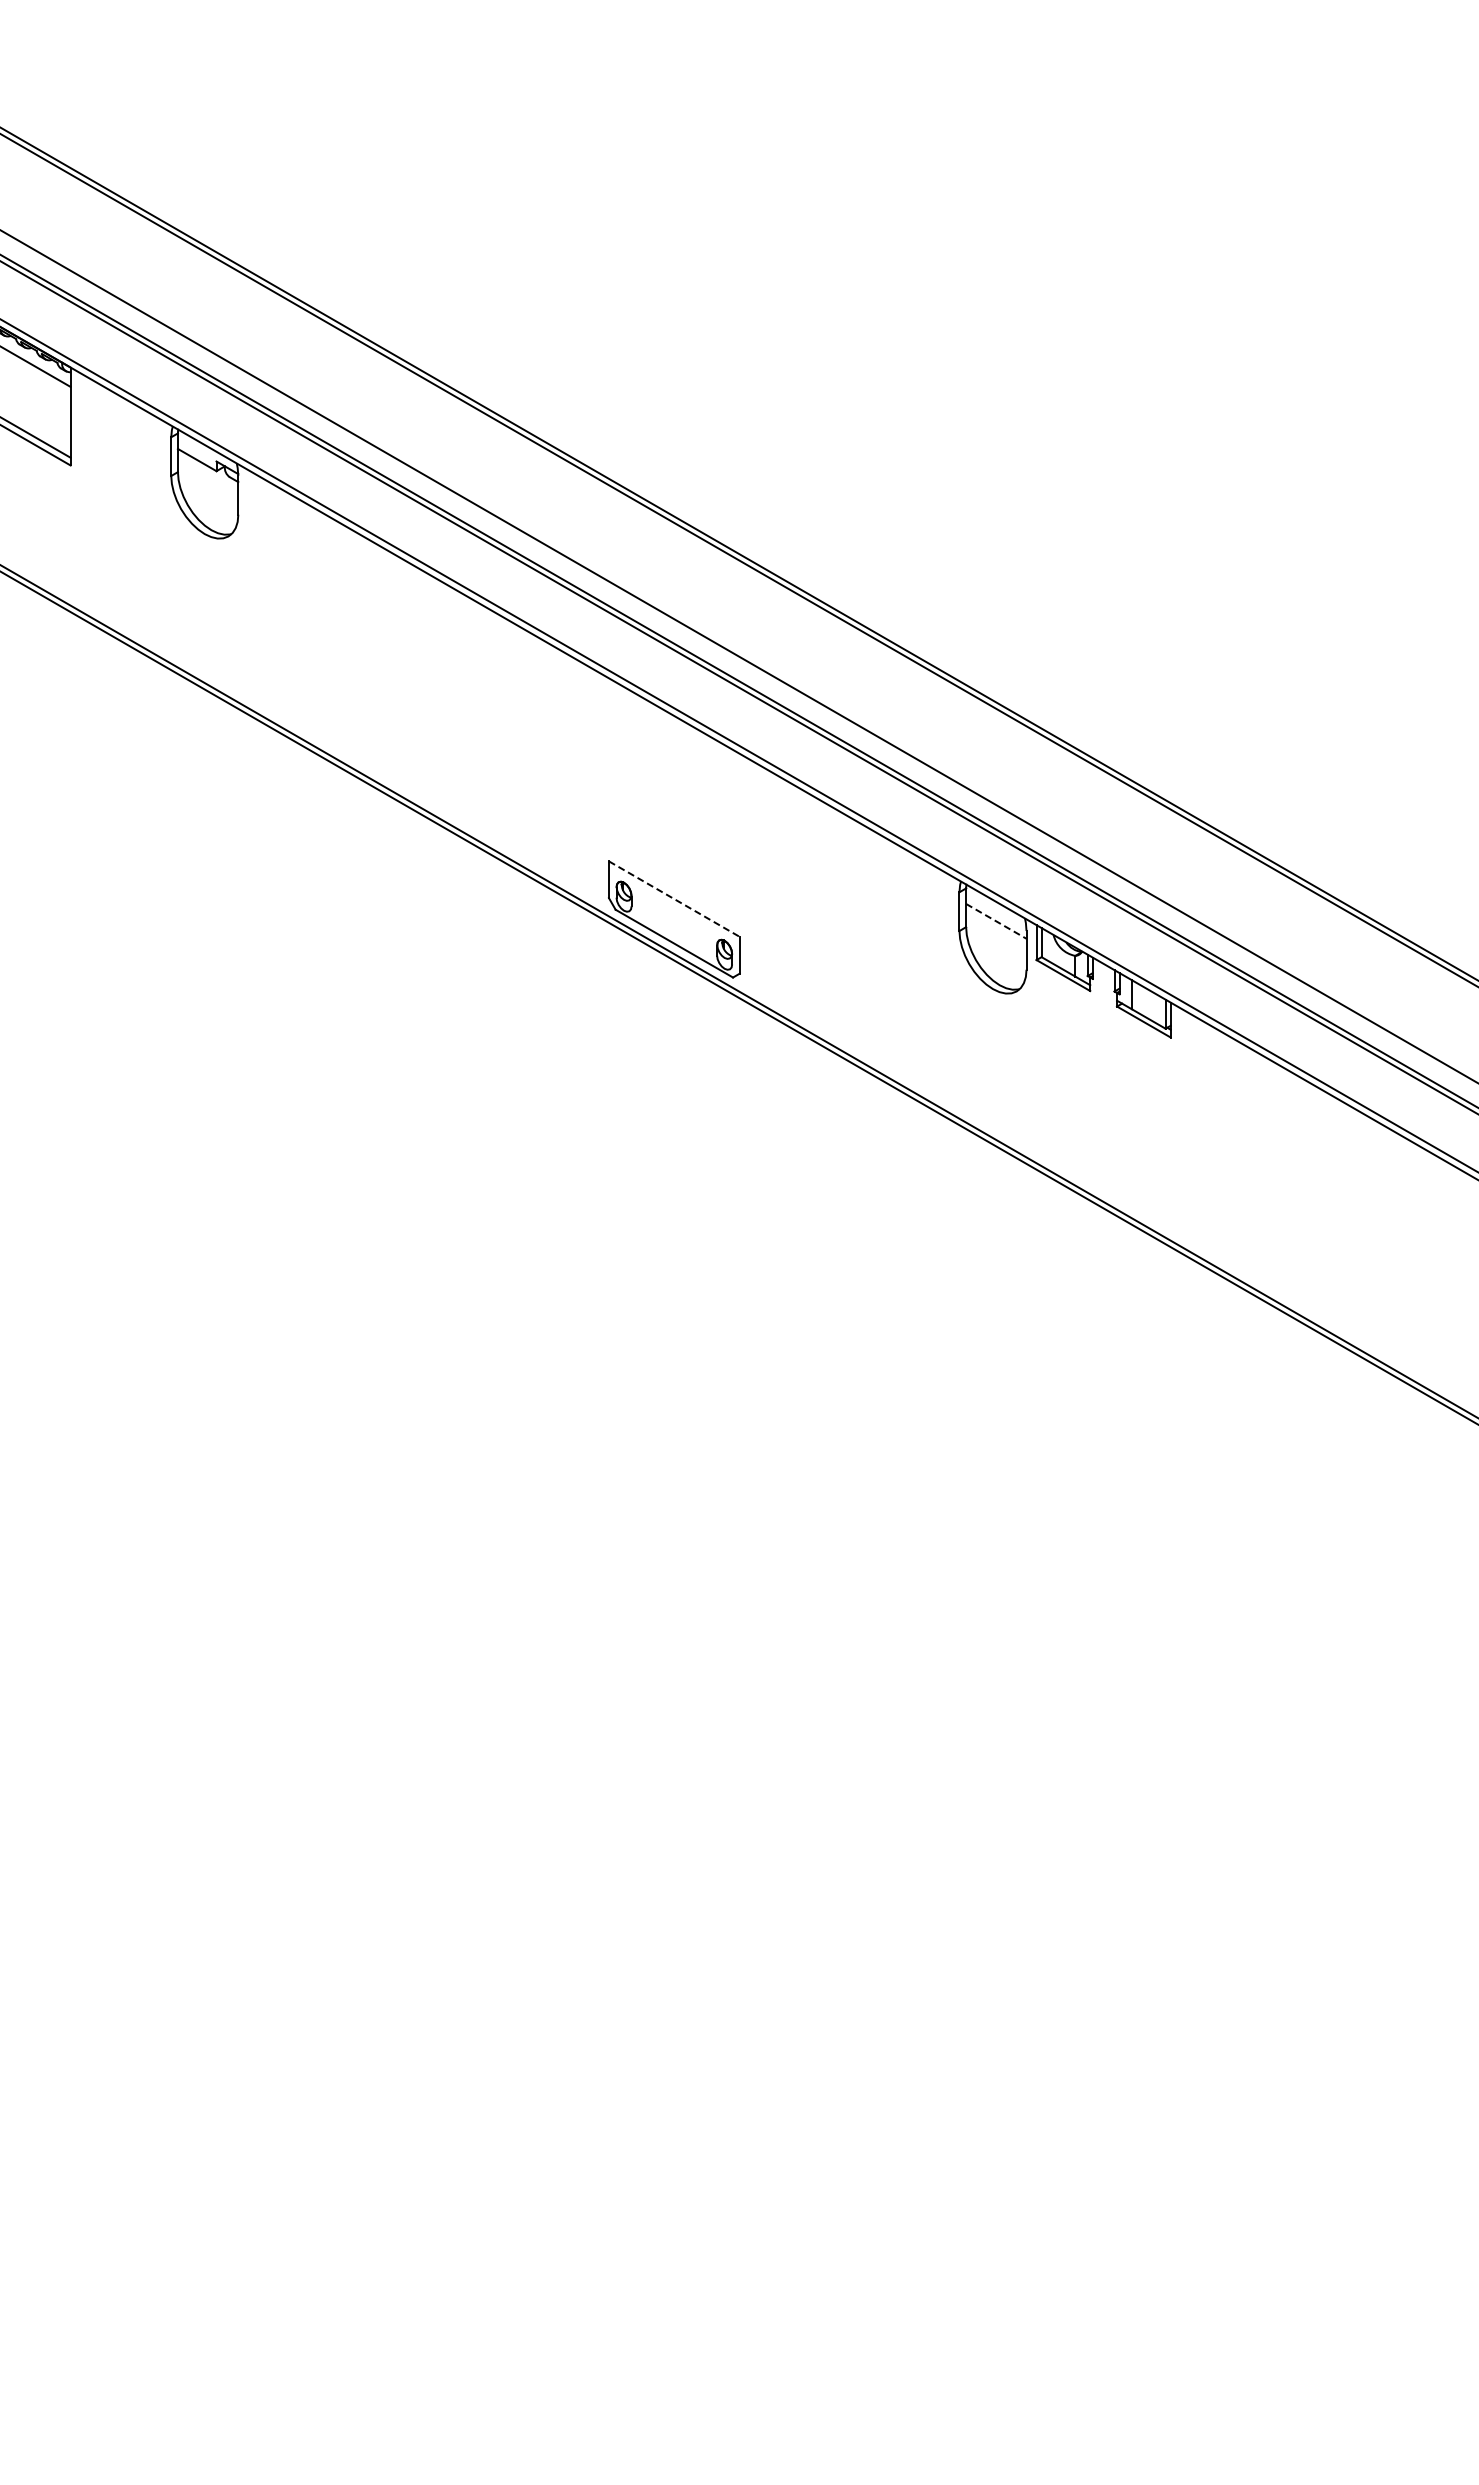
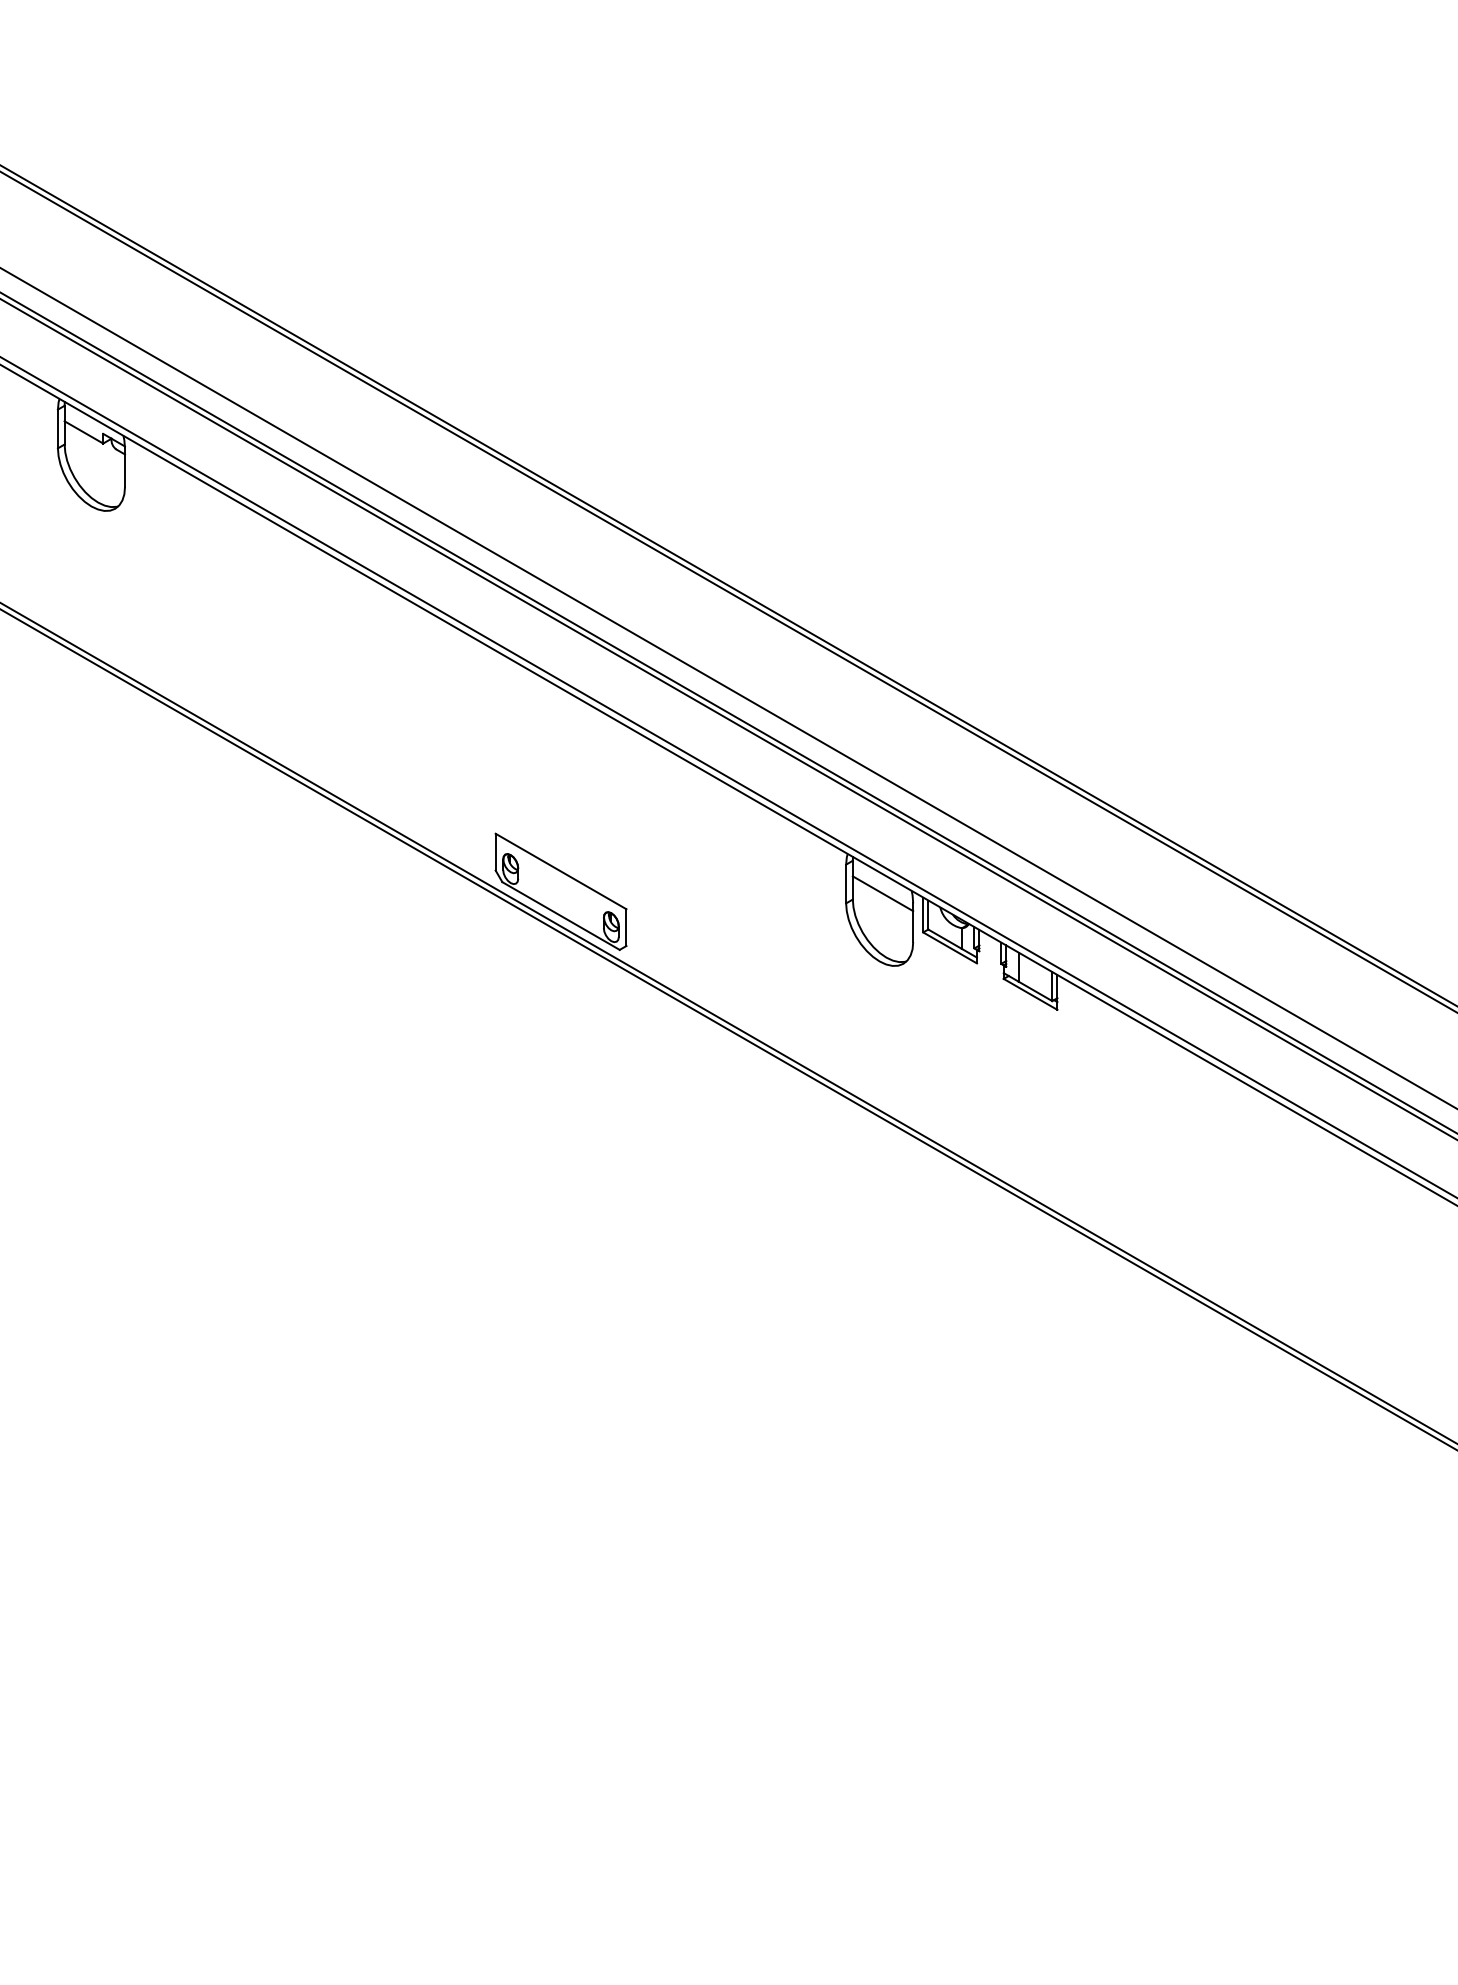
line: (674, 899) -> (561, 871), dashed -> solid
line: (996, 921) -> (883, 893), dashed -> solid

